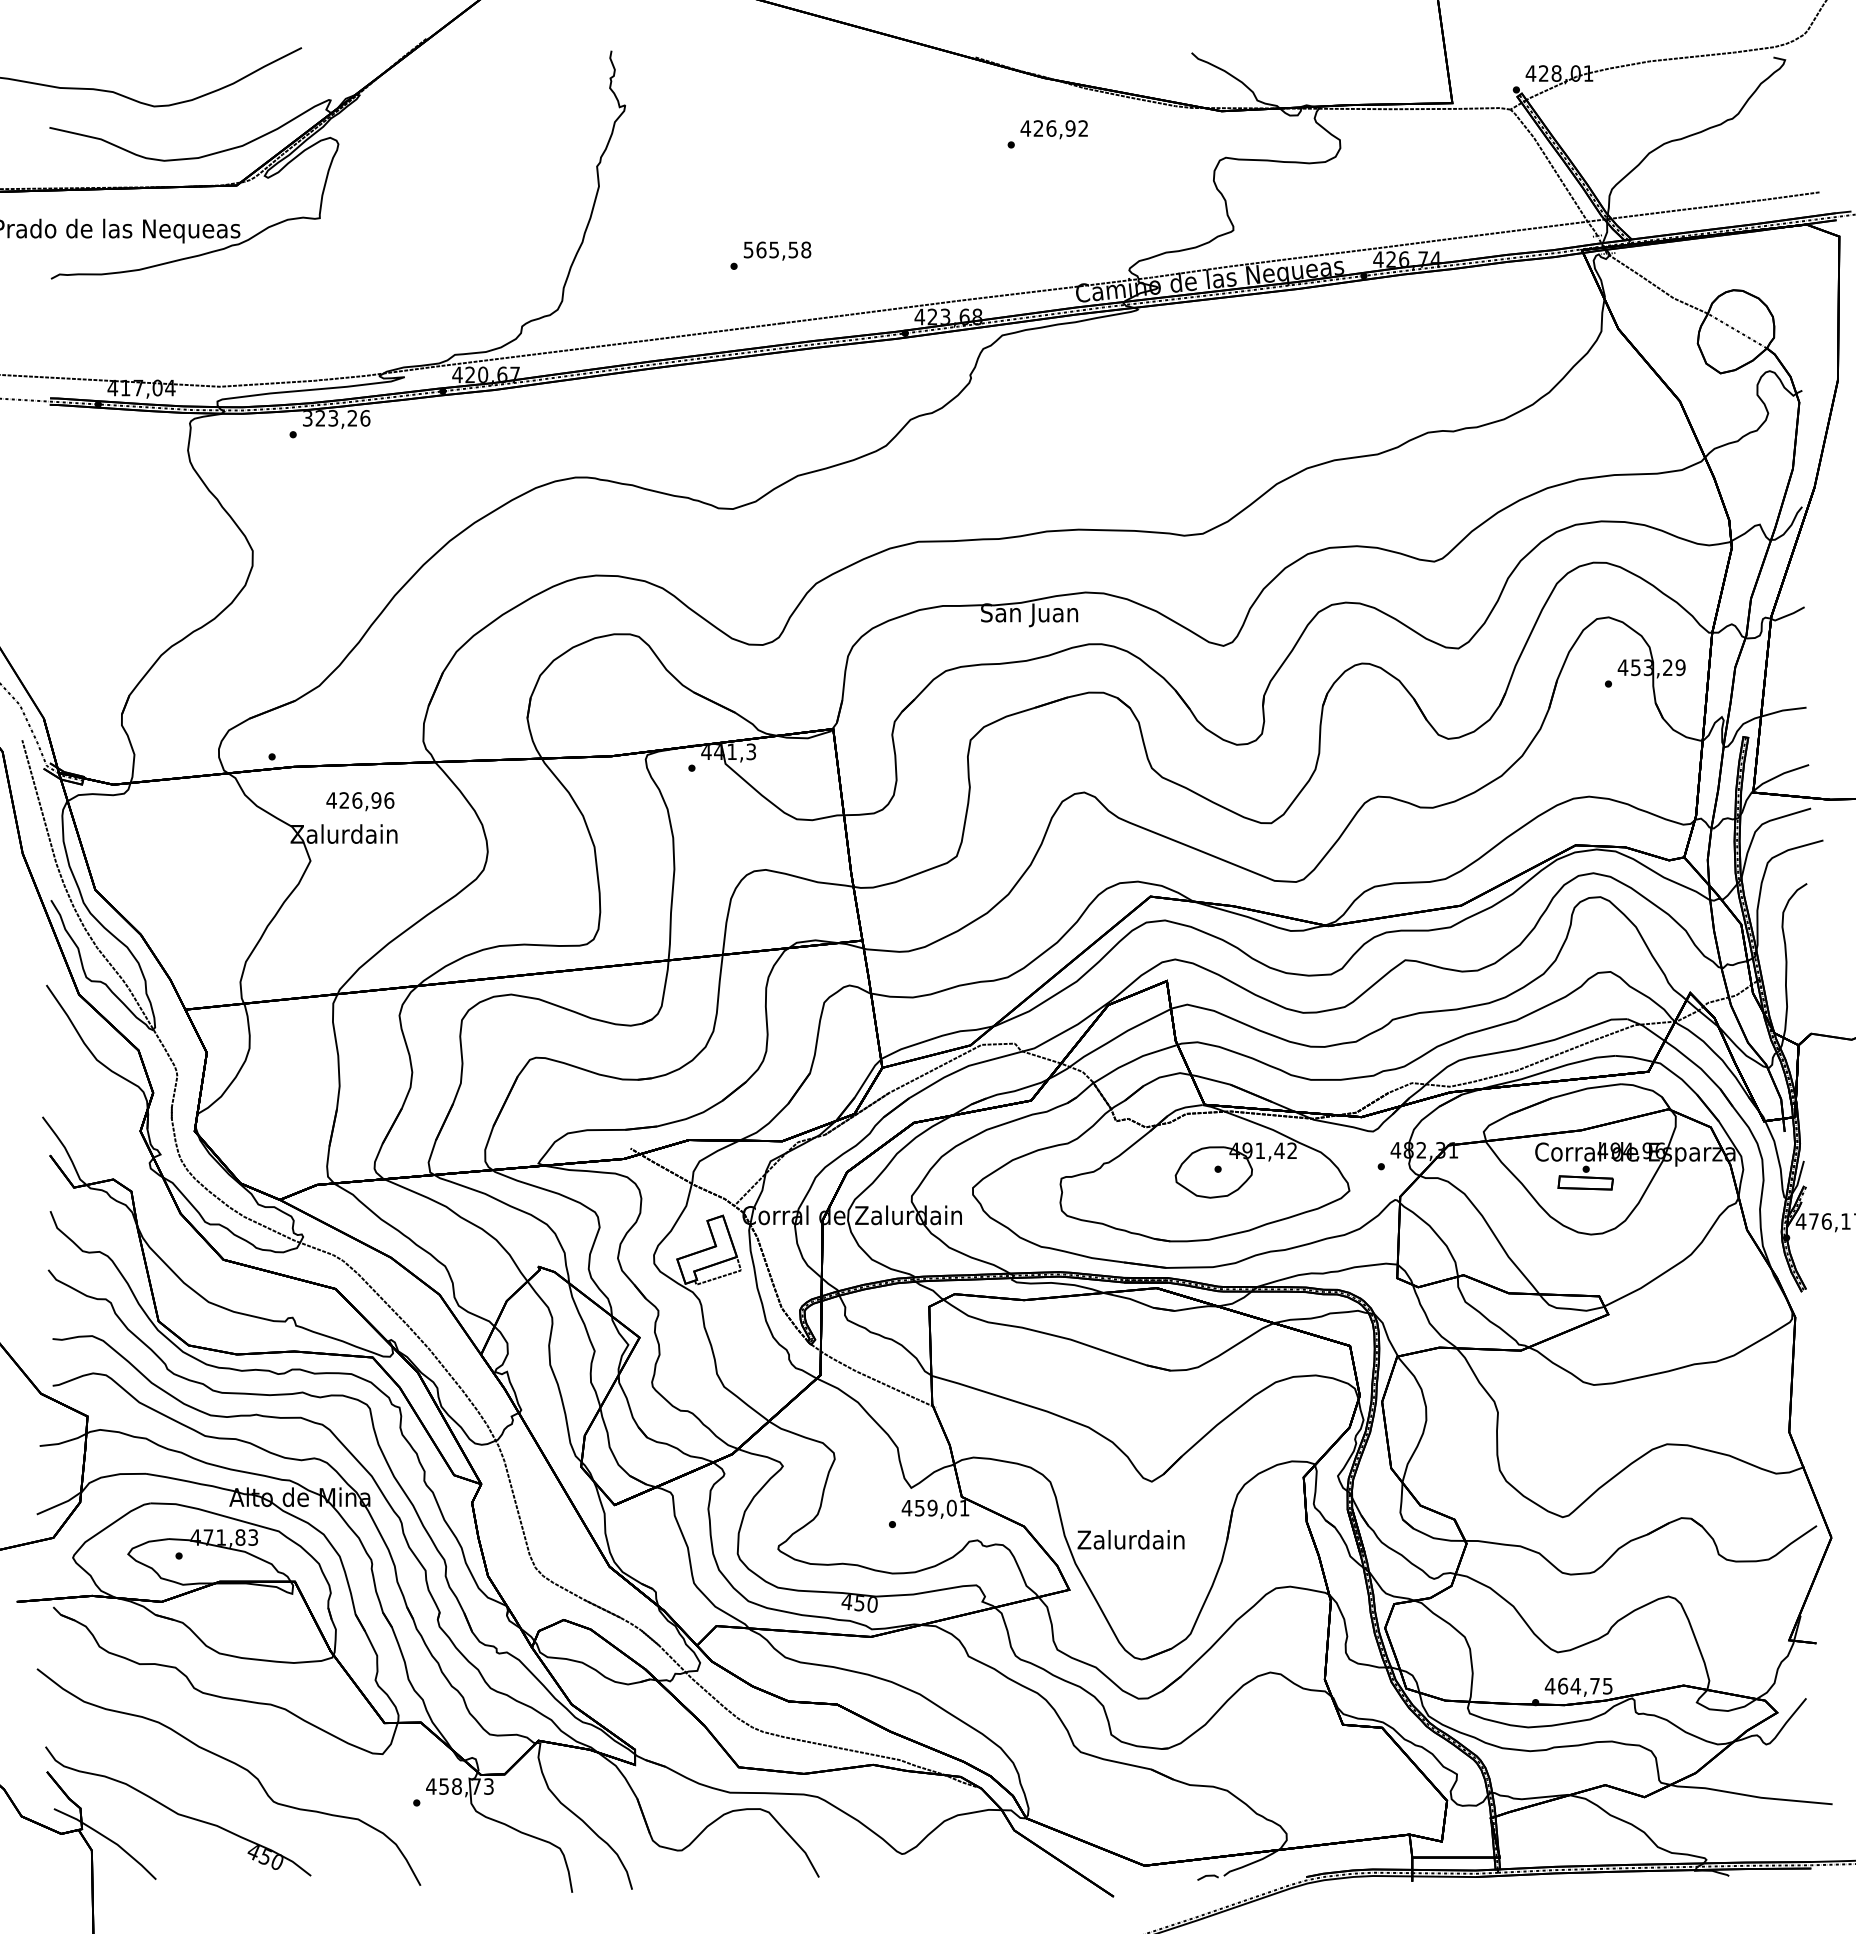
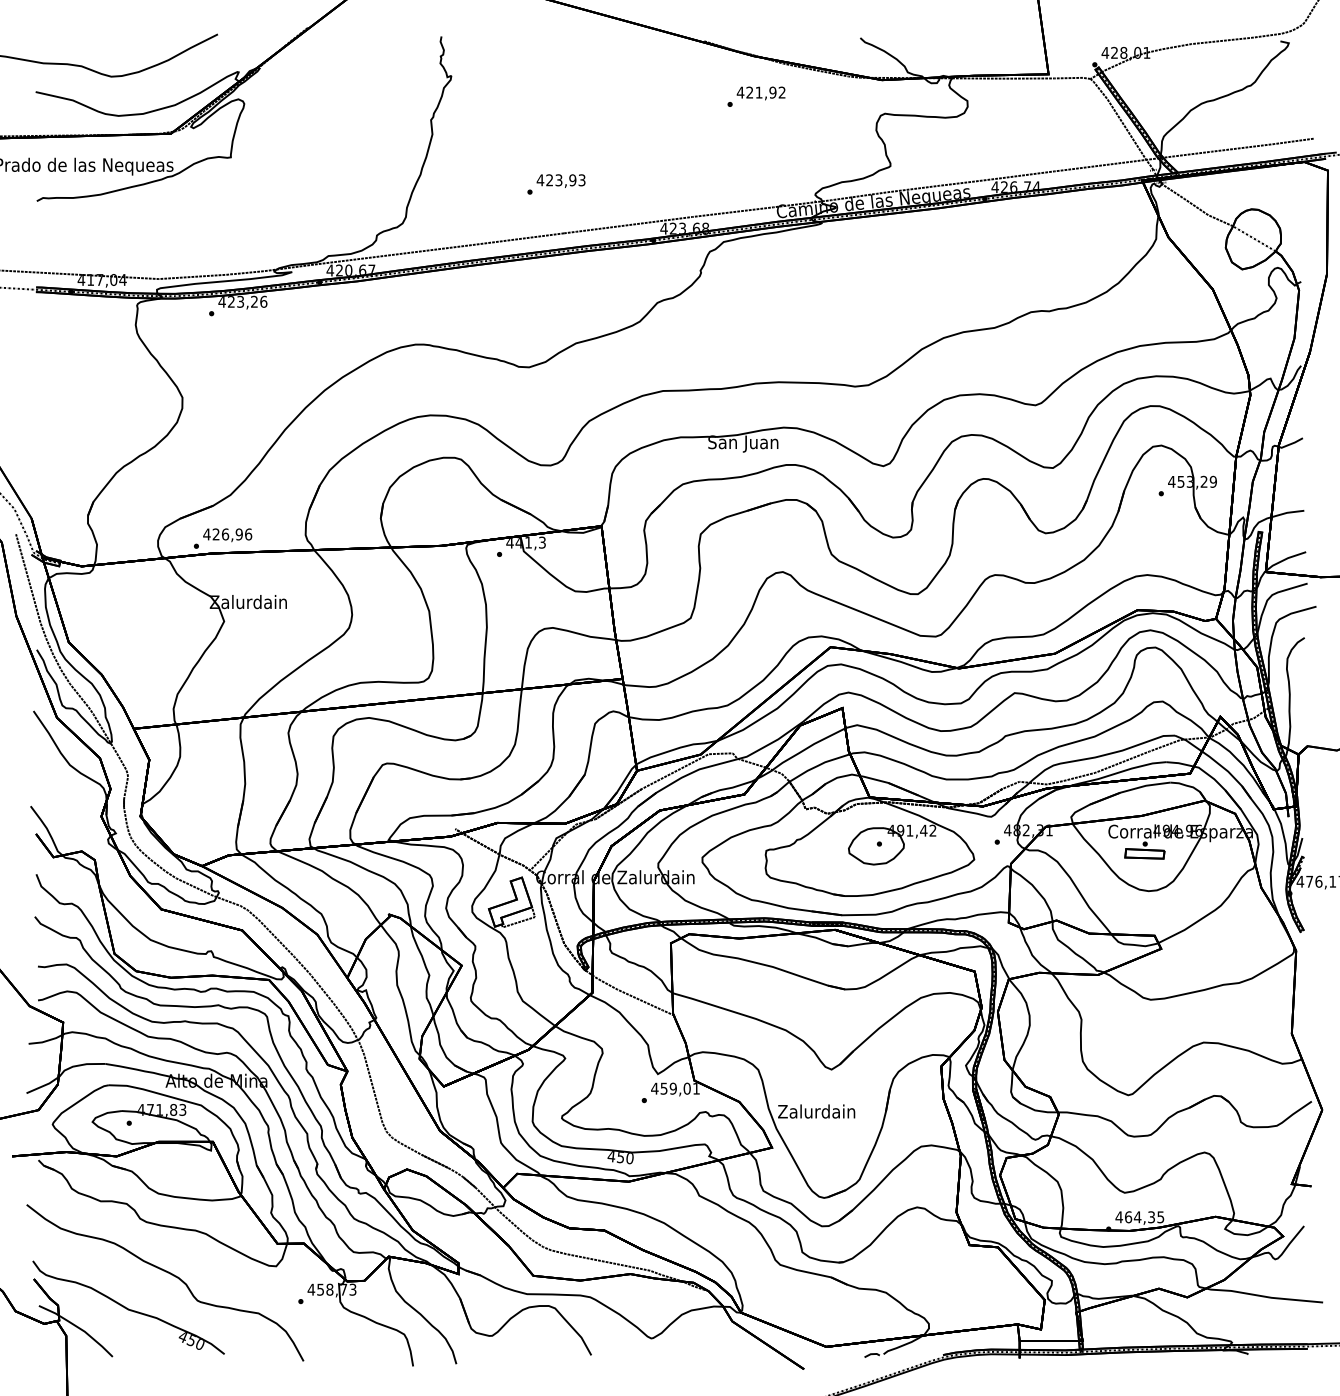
text: (1051, 128) -> (759, 92), 426,92 -> 421,92
text: (777, 249) -> (561, 179), 565,58 -> 423,93
text: (307, 418) -> (221, 301), 323,26 -> 423,26
text: (360, 801) -> (227, 535), moved
text: (1594, 1685) -> (1151, 1216), 464,75 -> 464,35

